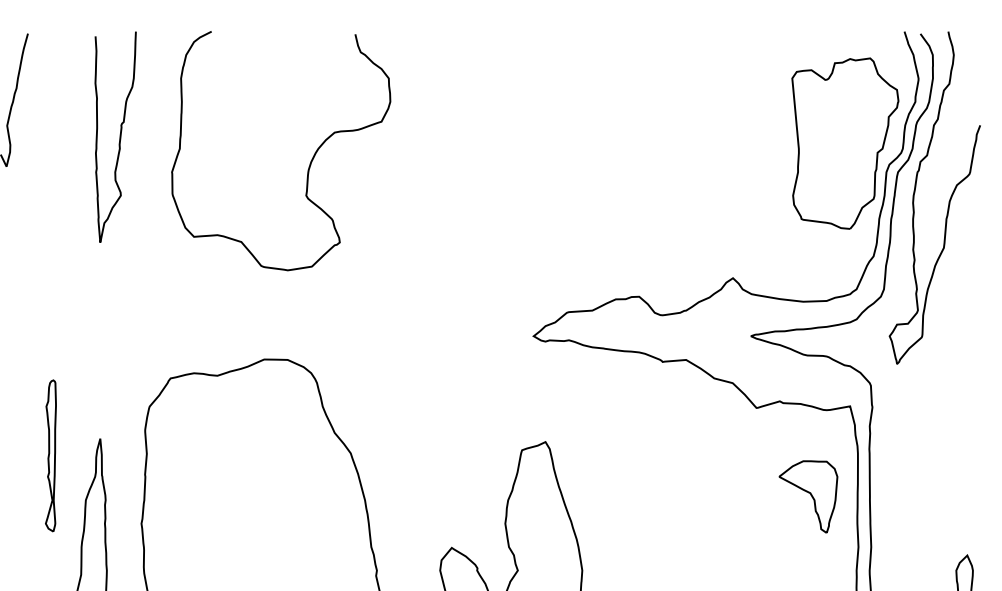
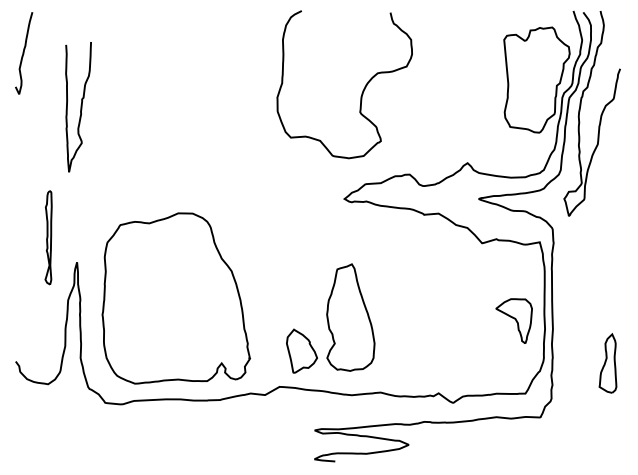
curve: (118, 137) -> (80, 107), moved
curve: (309, 160) -> (362, 90), moved
part: (50, 455) -> (48, 237), moved
part: (807, 495) -> (513, 320), moved

